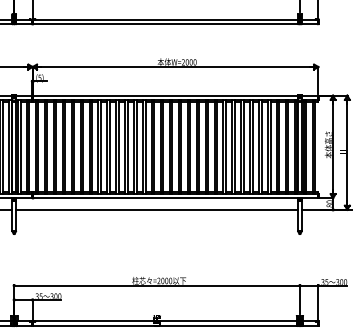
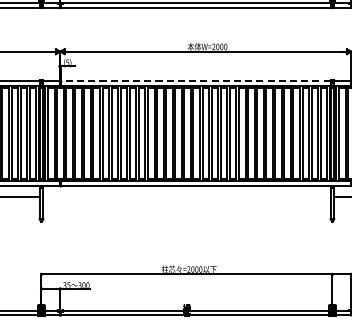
line: (165, 95) -> (195, 80), solid -> dashed
line: (157, 209) -> (187, 196), removed

